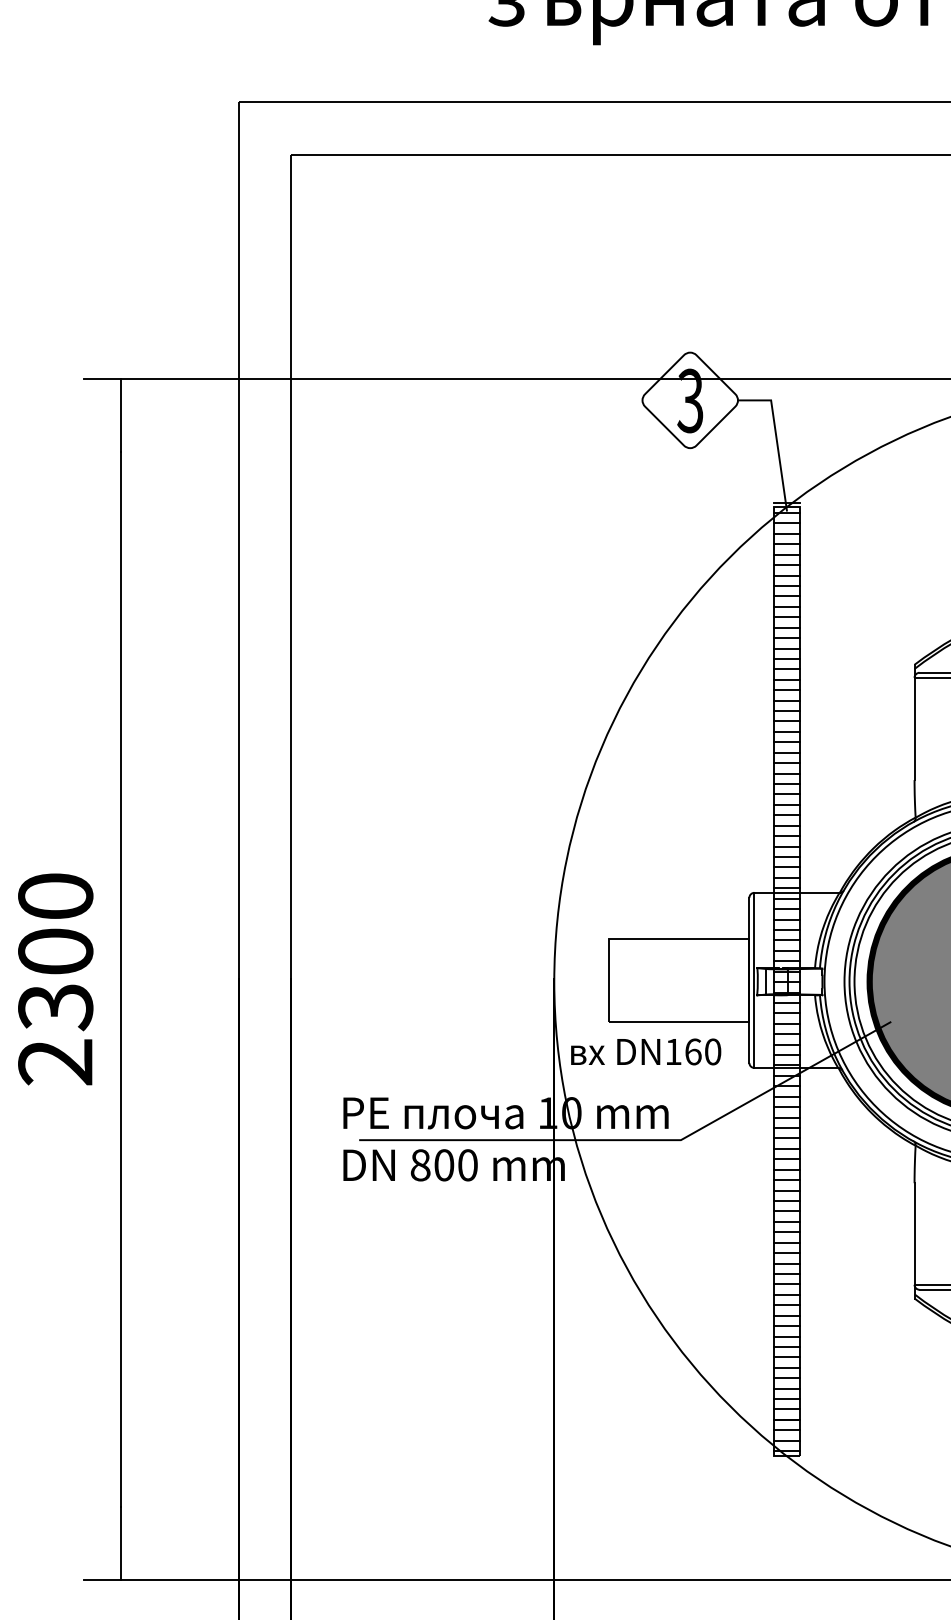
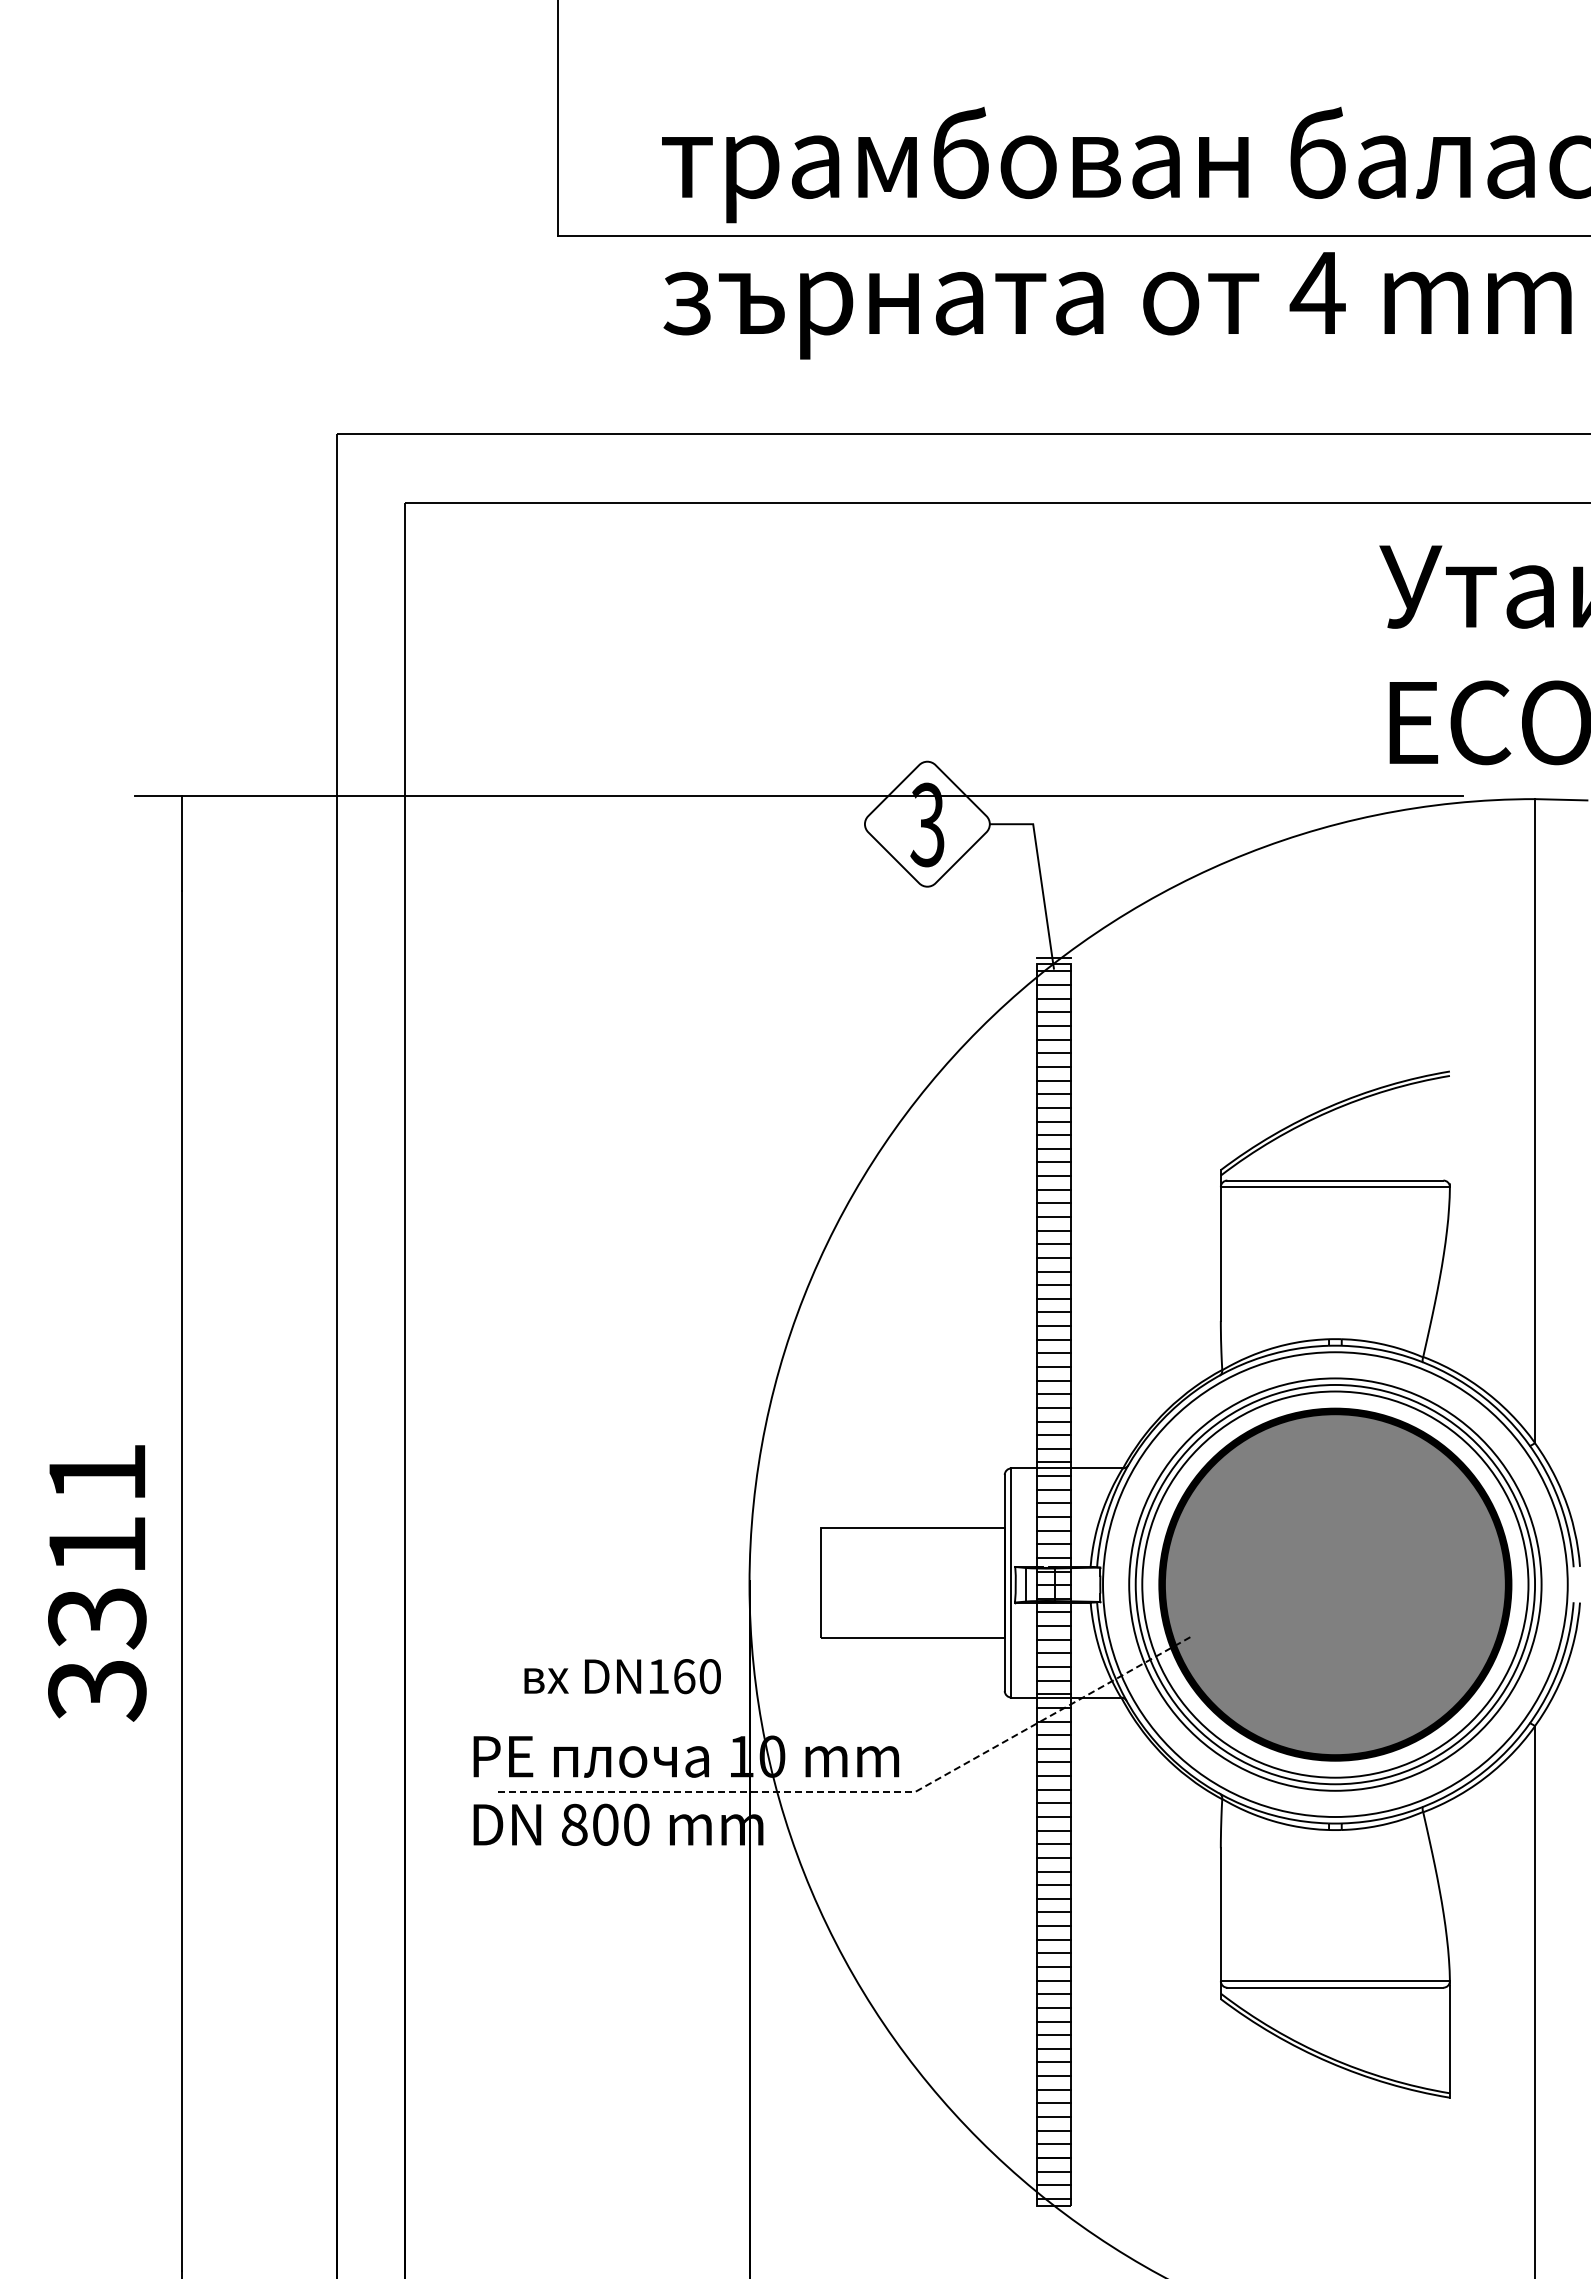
text: (55, 980) -> (97, 1582), 2300 -> 3311
text: (645, 1051) -> (622, 1676), moved
line: (641, 1139) -> (863, 1791), solid -> dashed

